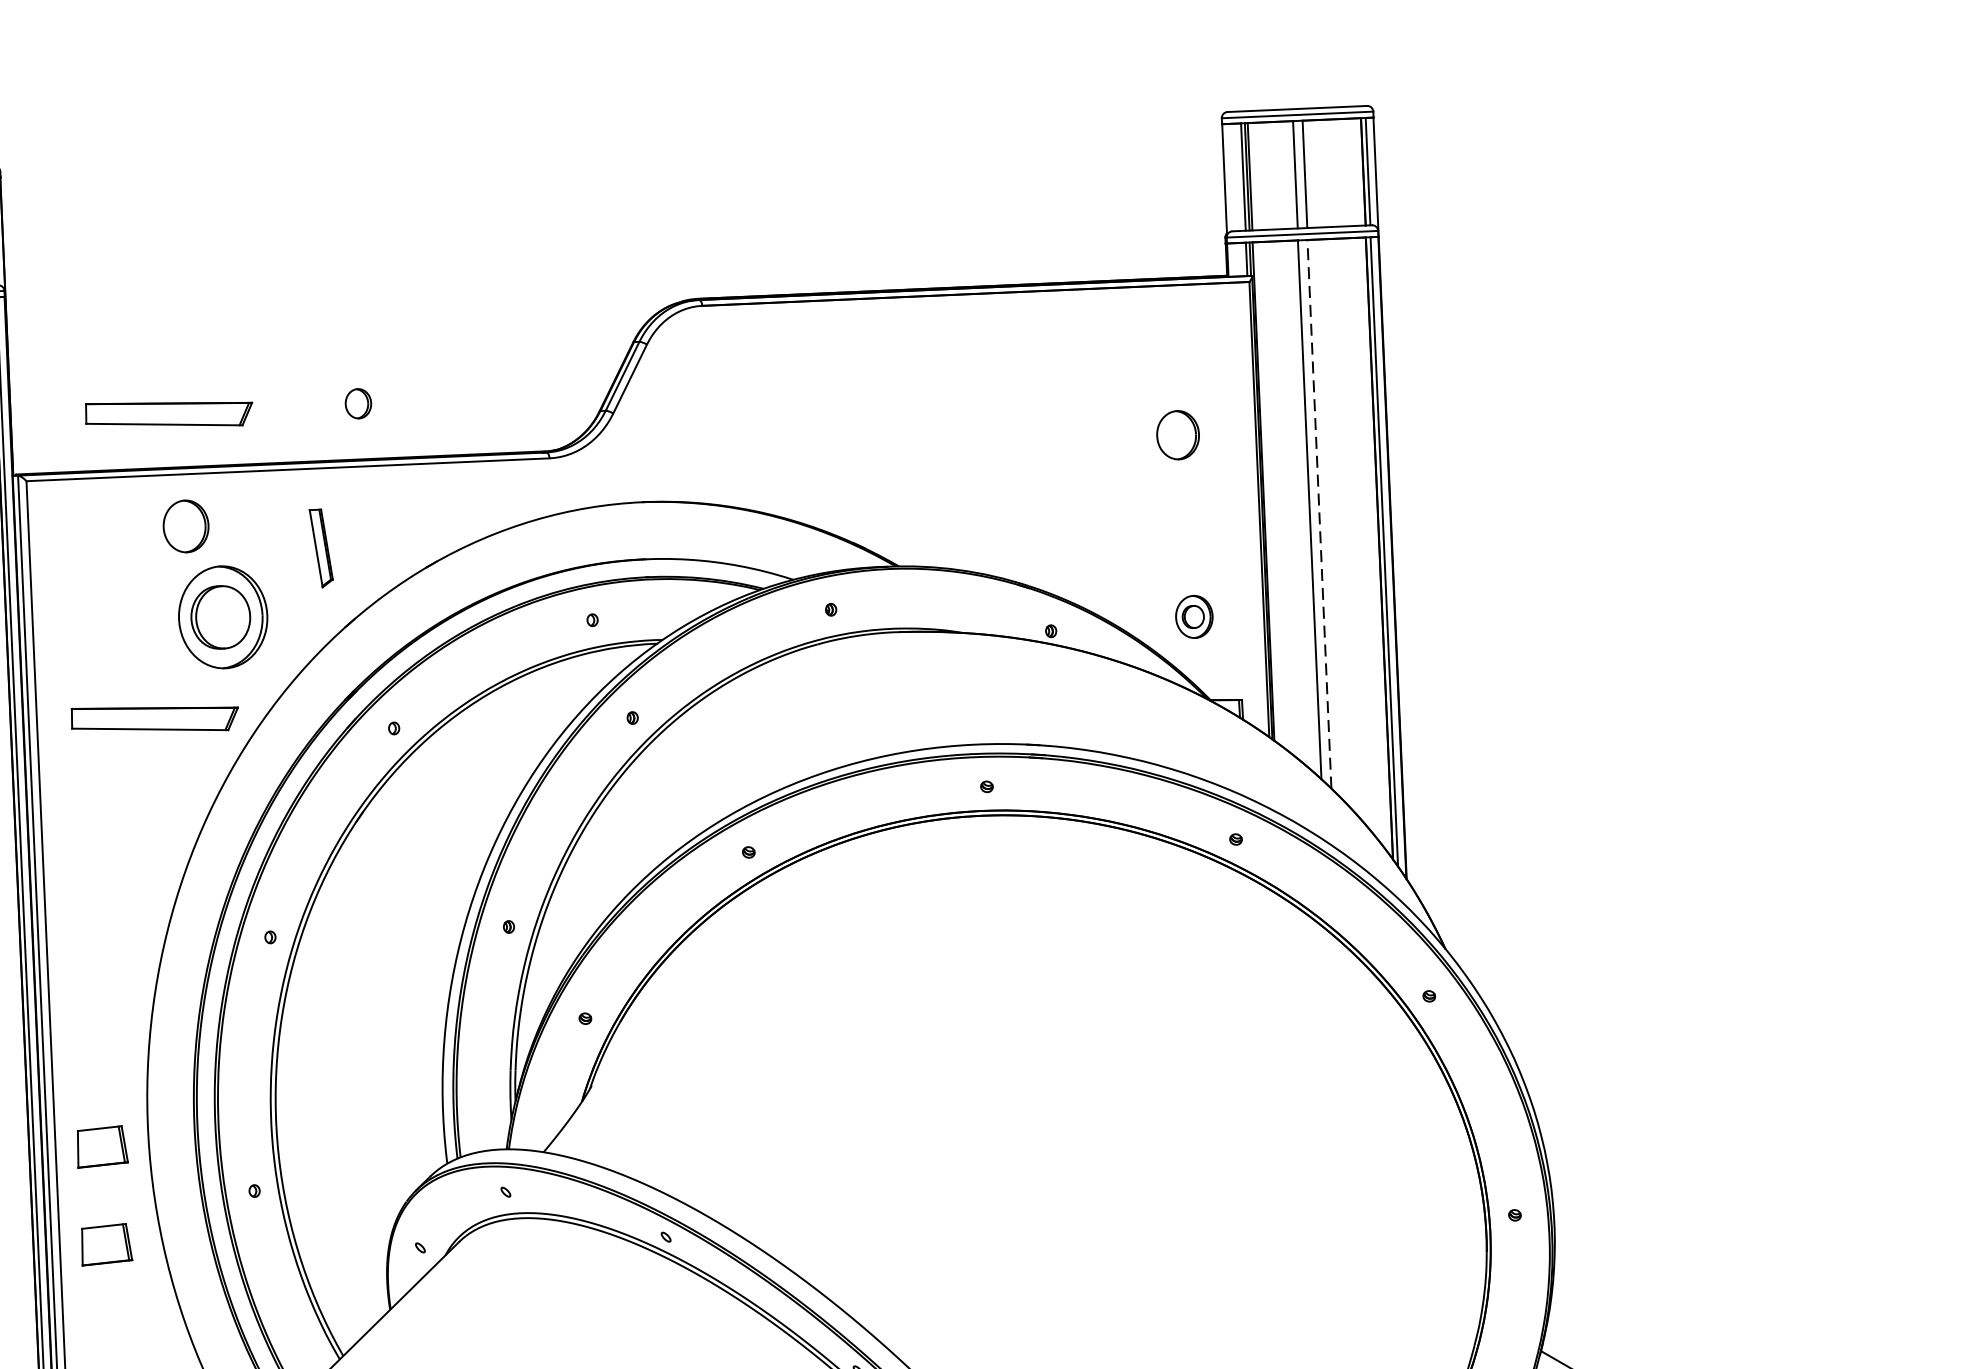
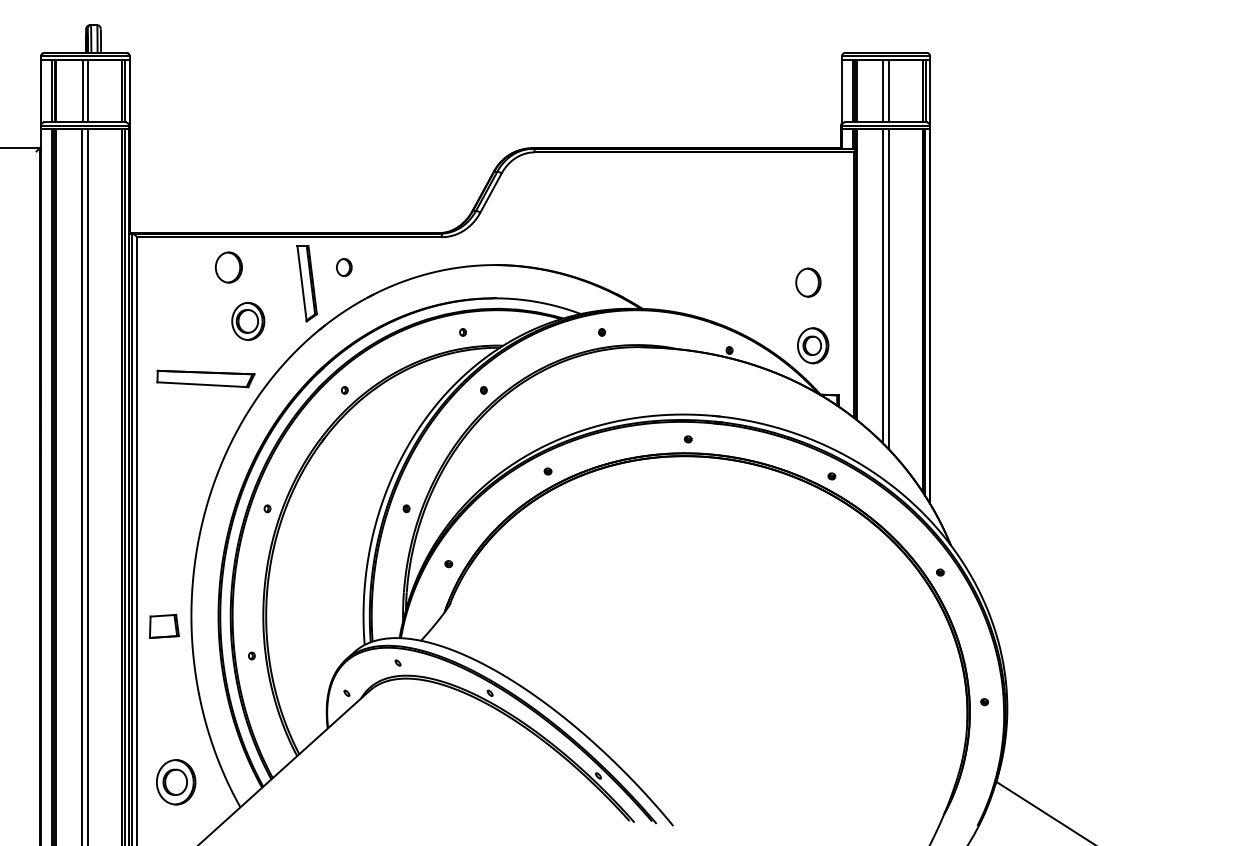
part: (358, 403) -> (344, 267), moved
part: (168, 413) -> (221, 201), removed
part: (1178, 434) -> (808, 282), moved
line: (1319, 514) -> (888, 289), dashed -> solid
part: (320, 547) -> (306, 283), size x1.67
part: (1194, 616) -> (813, 345), size x1.43
part: (223, 617) -> (248, 321), size x0.62
part: (106, 1243) -> (164, 682), removed

